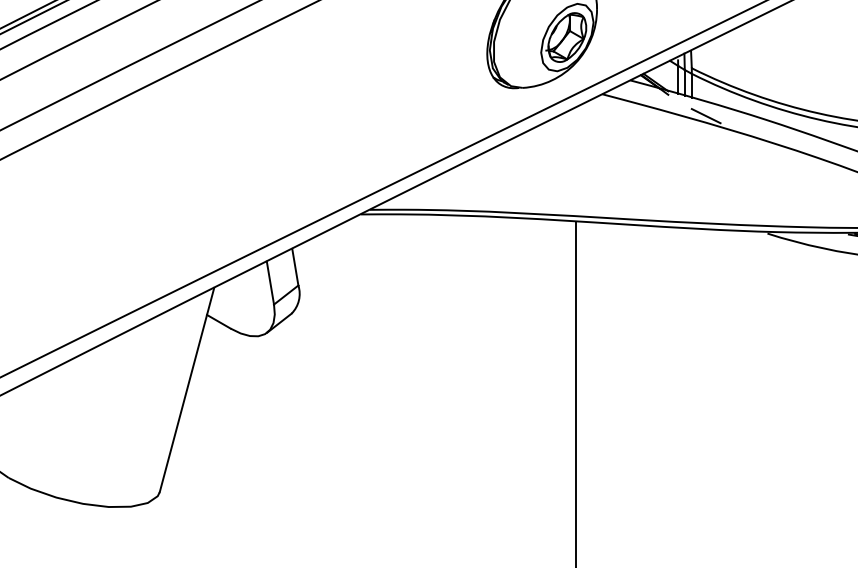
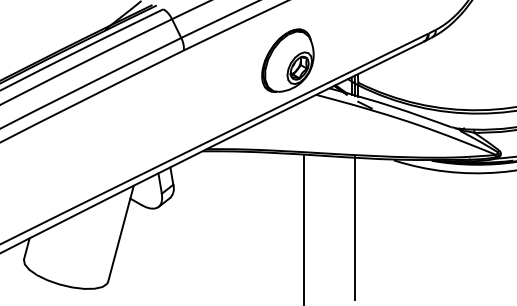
line: (683, 378) -> (354, 228), added

